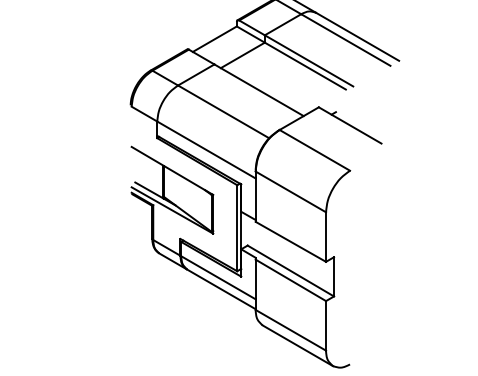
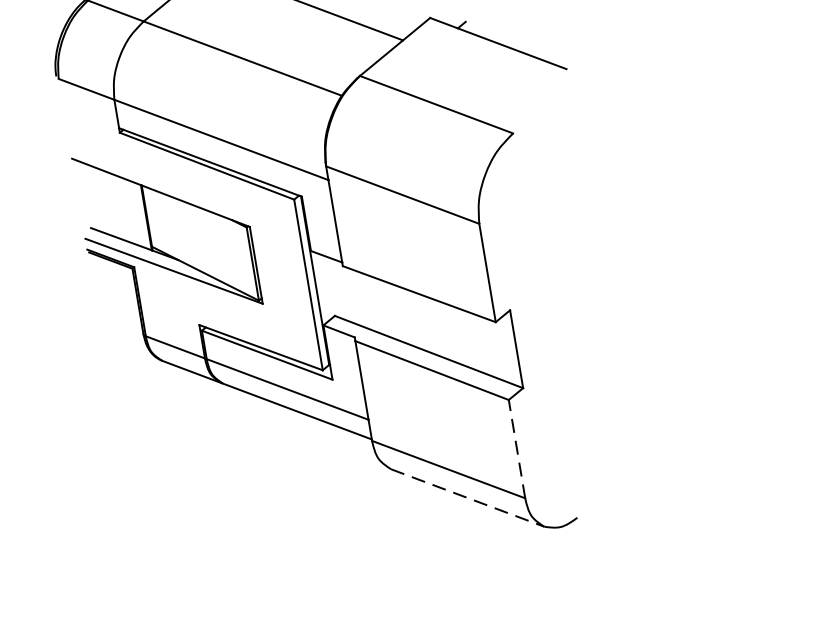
line: (326, 325) -> (517, 448), solid -> dashed
line: (297, 345) -> (466, 497), solid -> dashed

